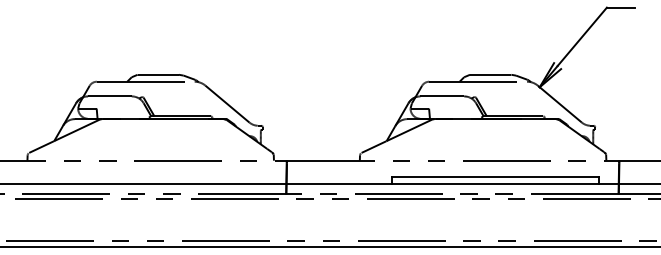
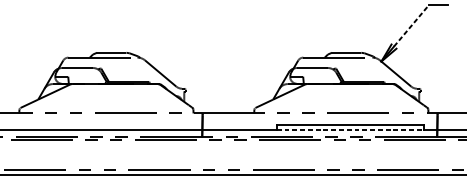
line: (582, 36) -> (411, 25), solid -> dashed
line: (495, 183) -> (350, 129), solid -> dashed

